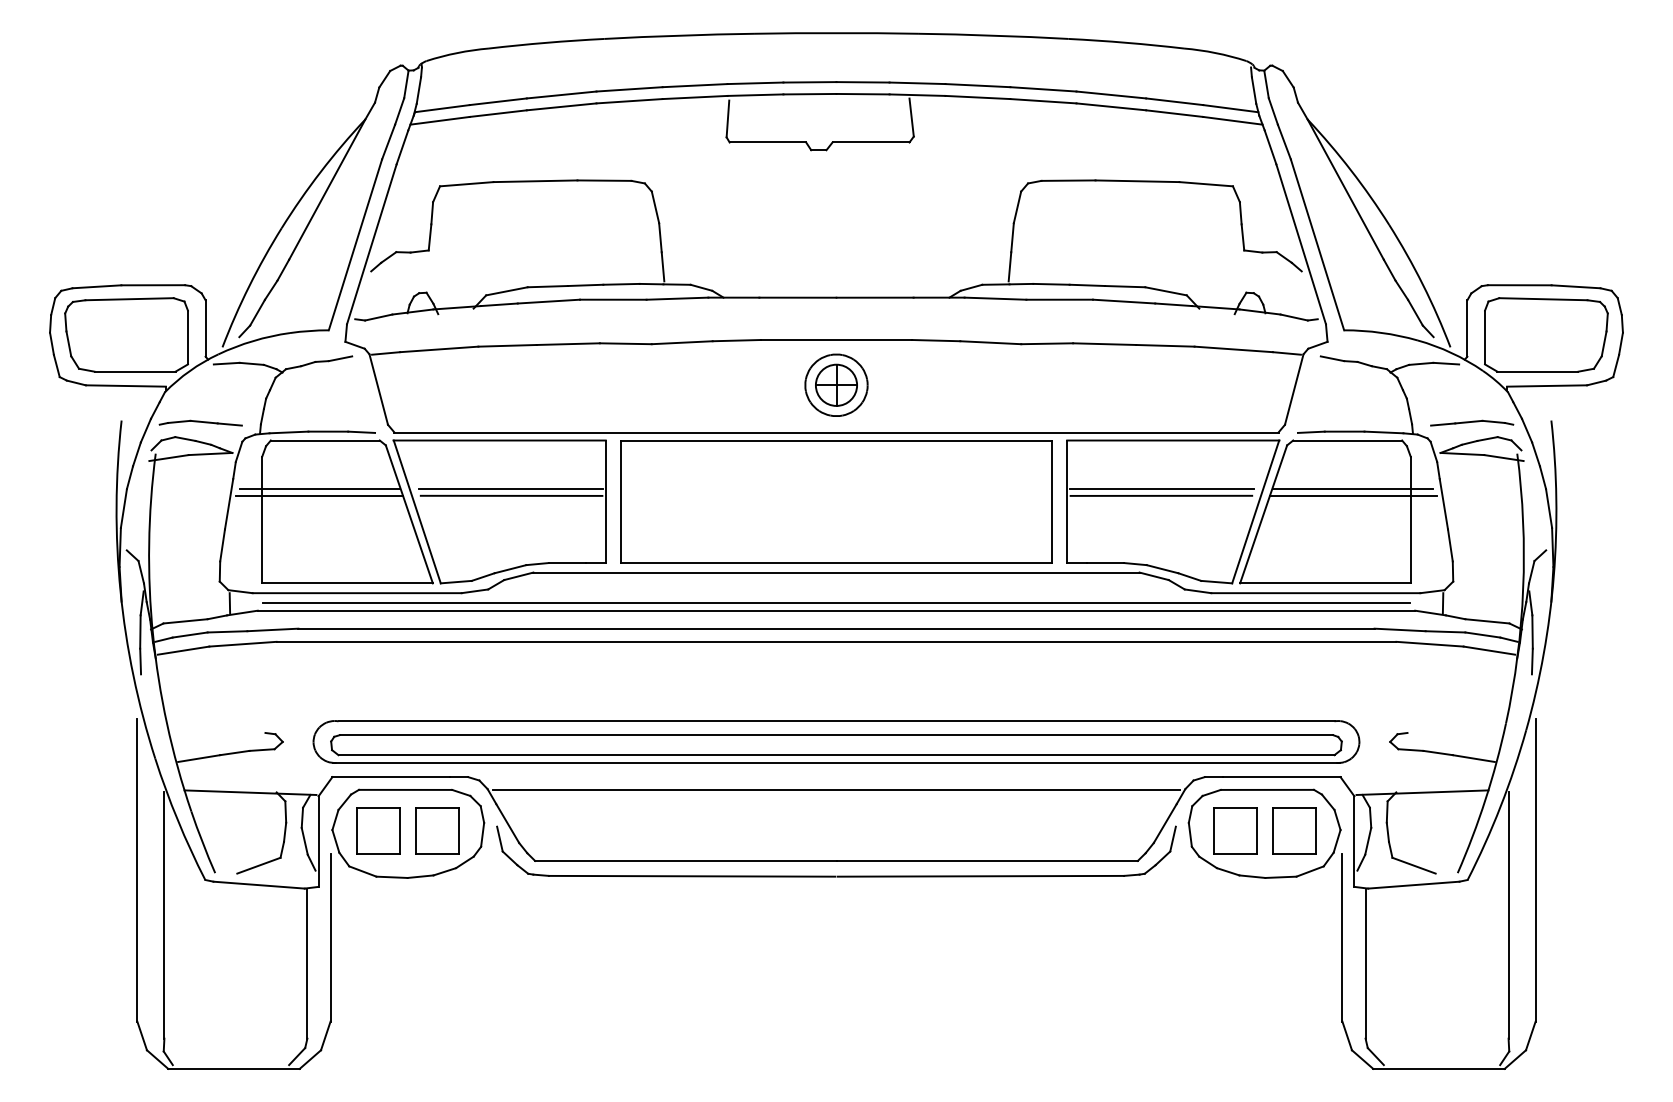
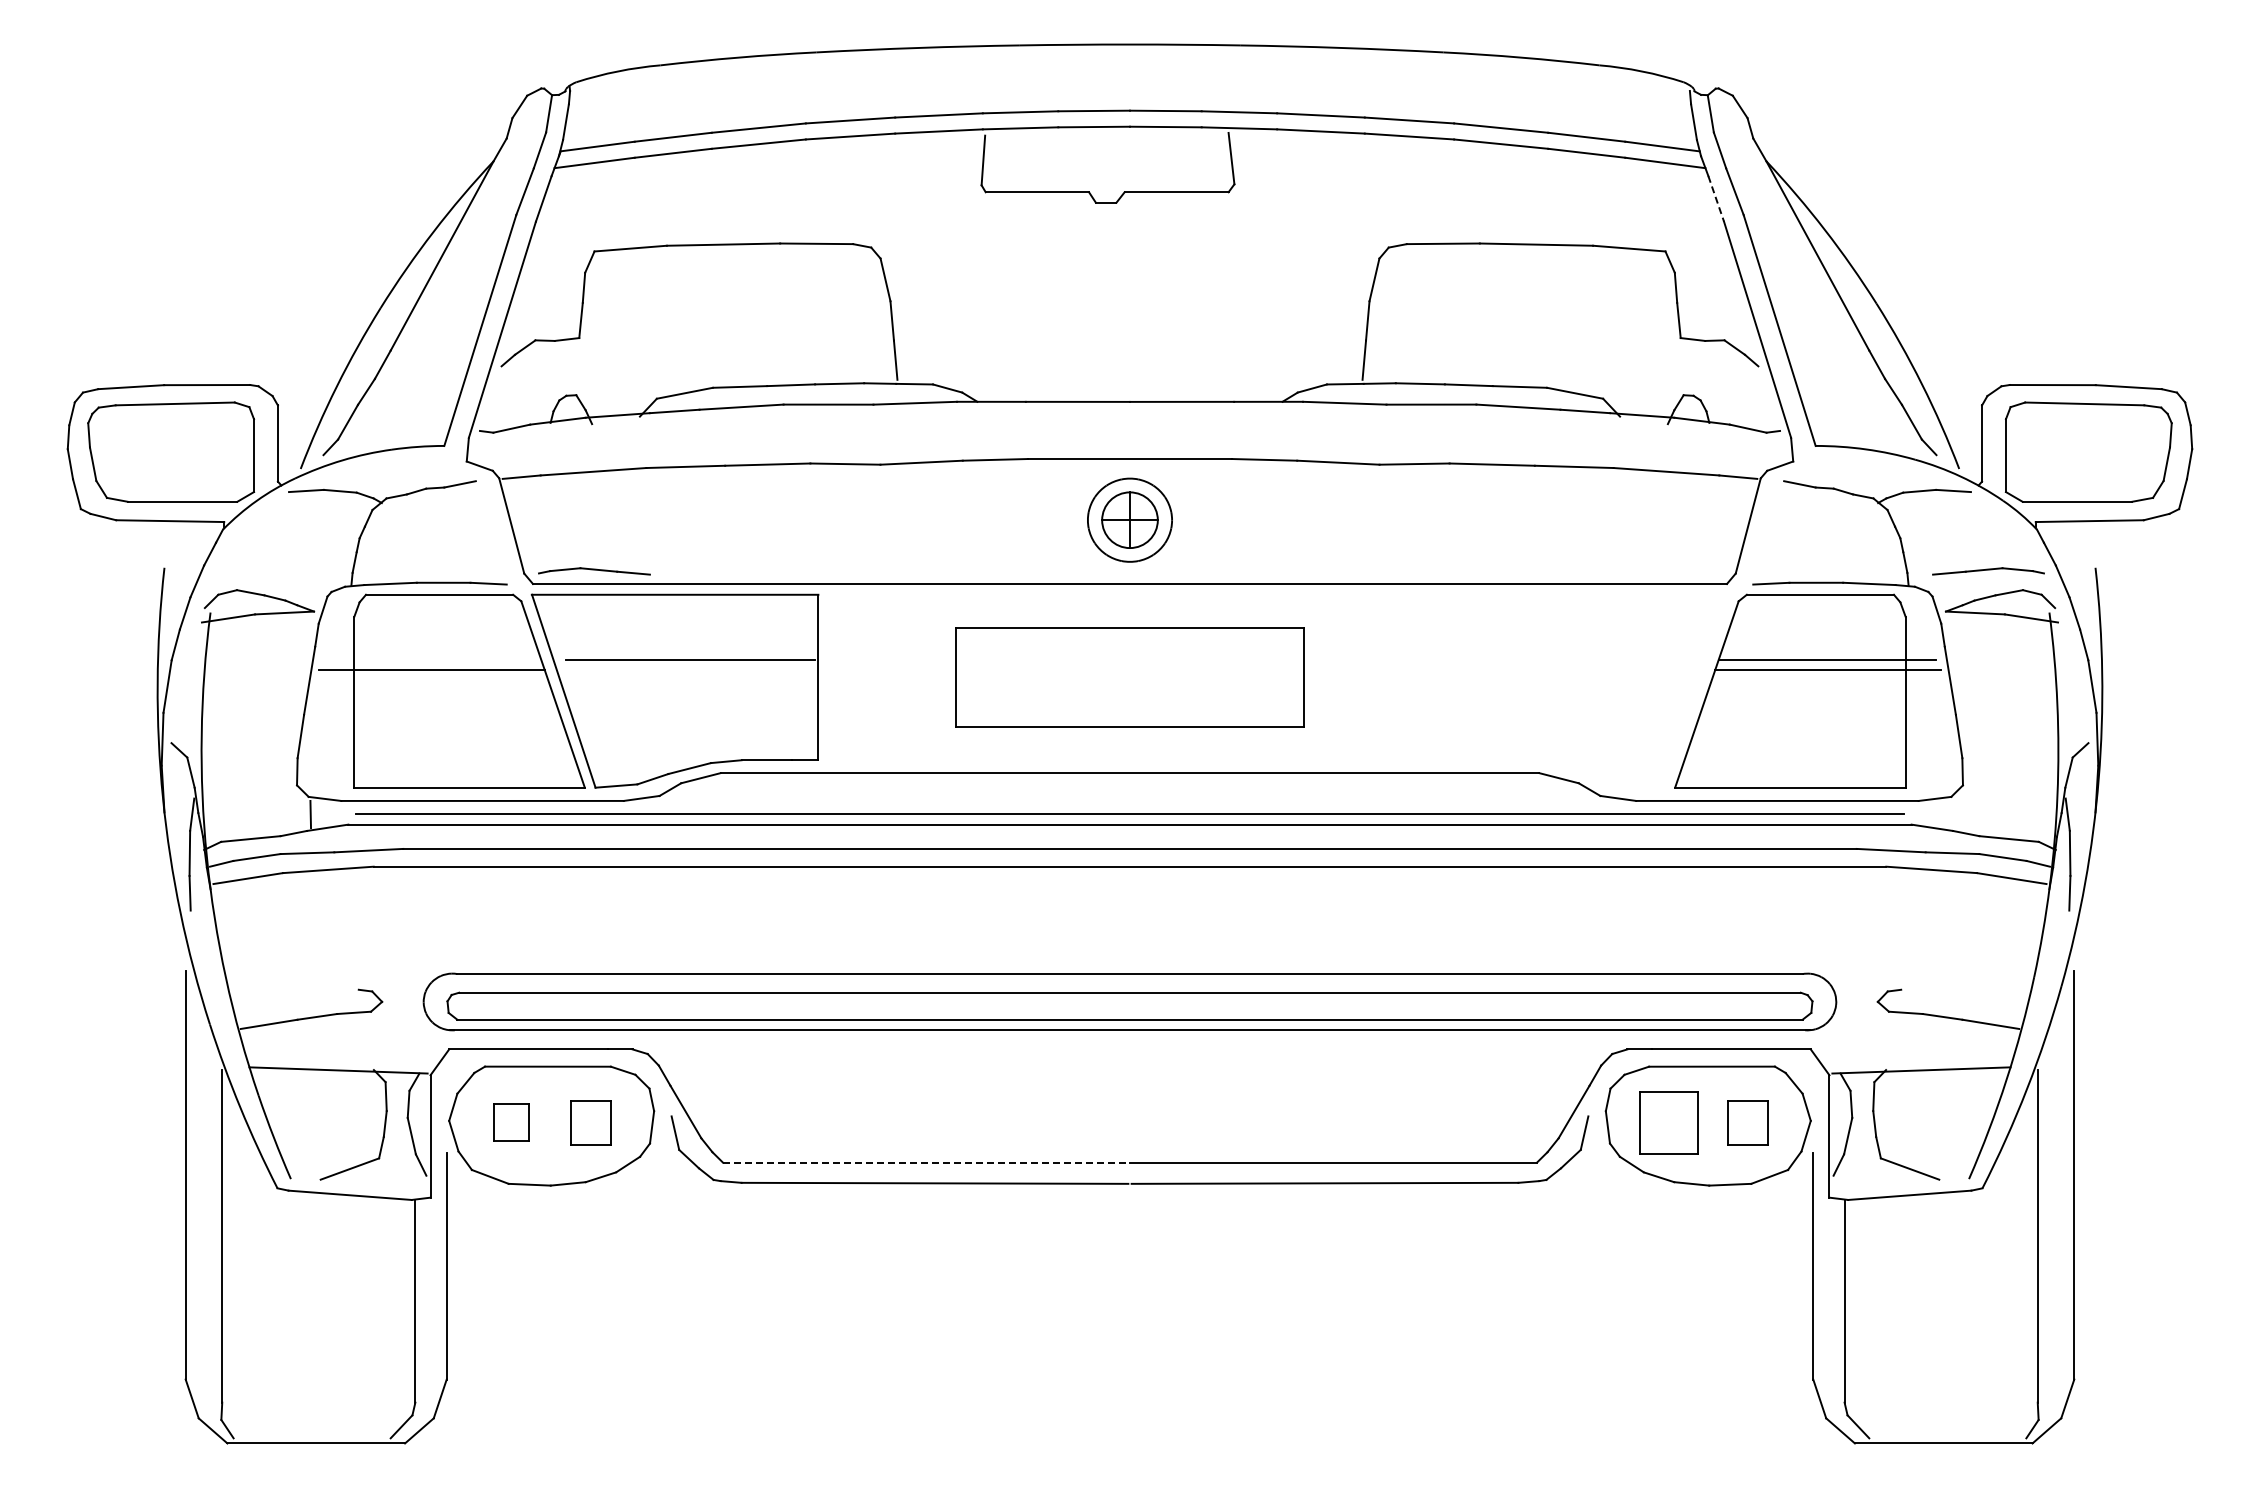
line: (1270, 147) -> (1716, 199), solid -> dashed
part: (200, 423) -> (594, 571), moved
line: (319, 489) -> (431, 660), removed
line: (511, 495) -> (690, 669), removed
part: (836, 501) -> (1129, 677), size x0.6
part: (1173, 511) -> (1584, 690), removed
line: (1442, 603) -> (1948, 814), removed
line: (836, 790) -> (1129, 1067), removed
part: (378, 831) -> (511, 1122), size x0.6
part: (437, 831) -> (590, 1122), size x0.7
part: (1294, 831) -> (1748, 1122), size x0.7
line: (685, 860) -> (926, 1162), solid -> dashed

